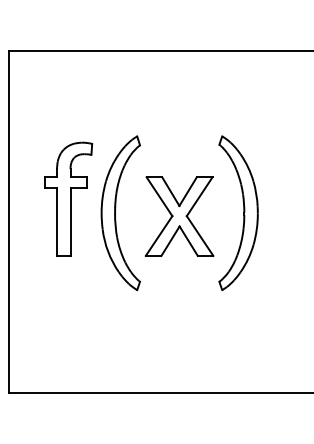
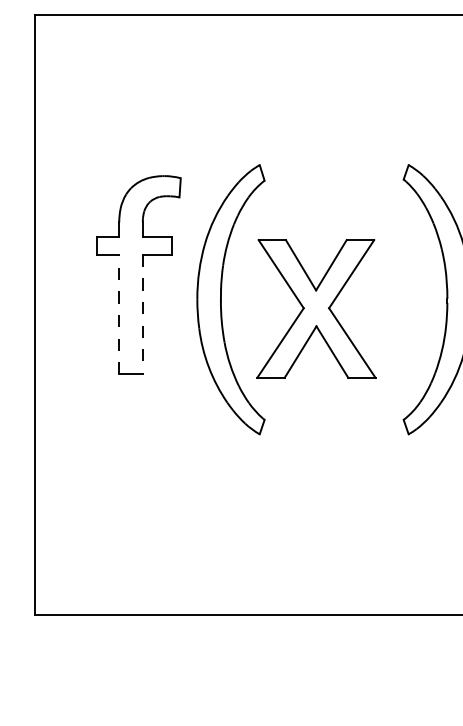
part: (179, 216) -> (316, 308), moved
line: (57, 221) -> (119, 314), solid -> dashed
line: (70, 222) -> (142, 315), solid -> dashed

